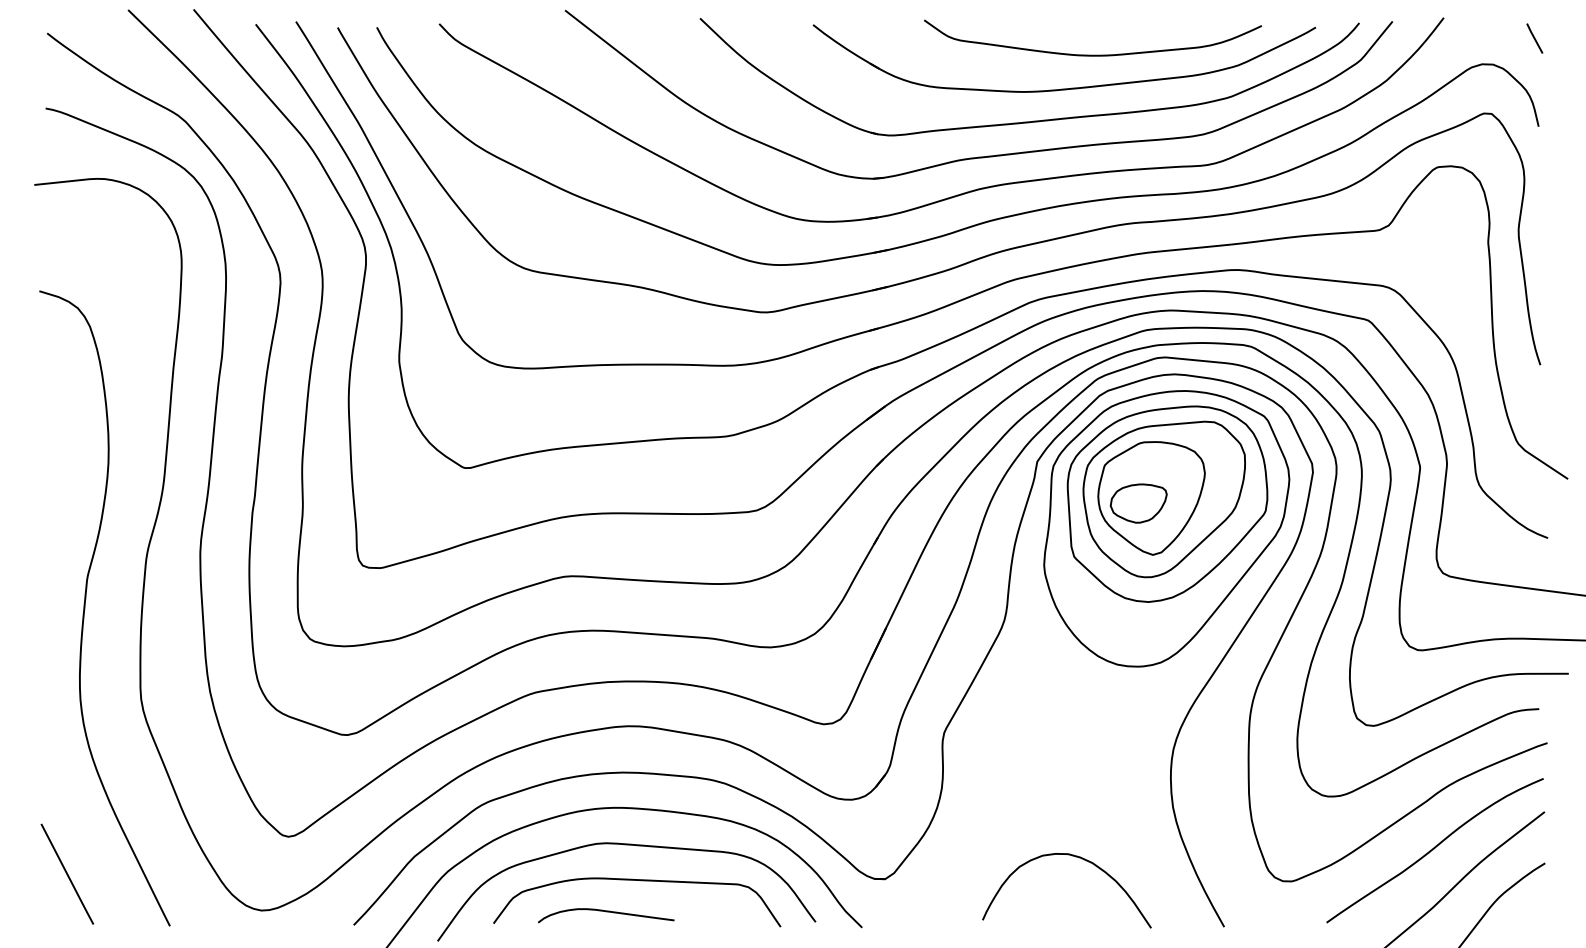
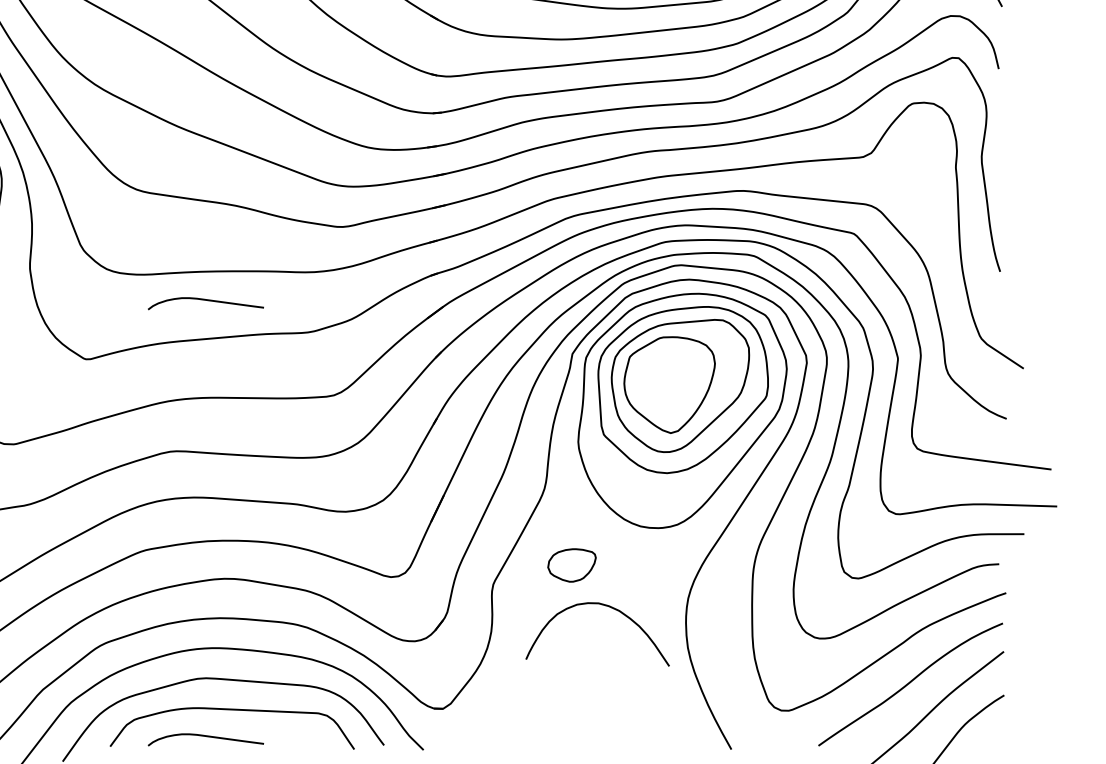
curve: (606, 399) -> (206, 301), added
part: (1138, 503) -> (571, 565), moved
curve: (1075, 857) -> (604, 606), moved

